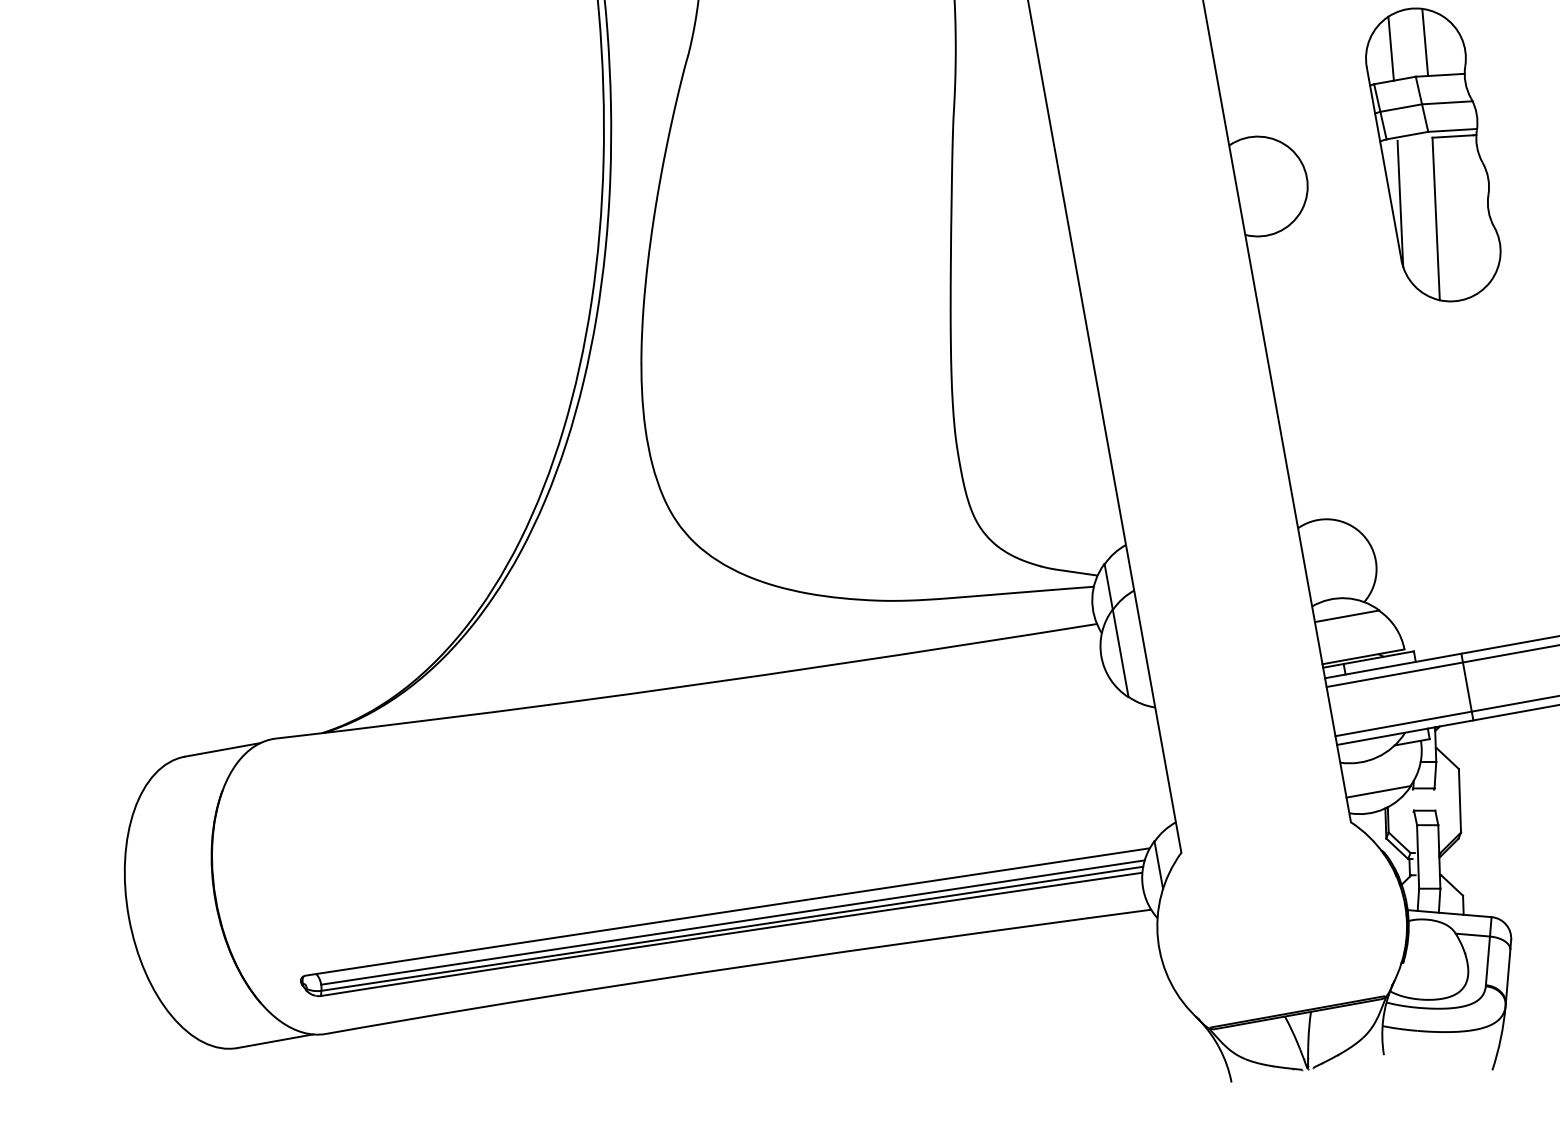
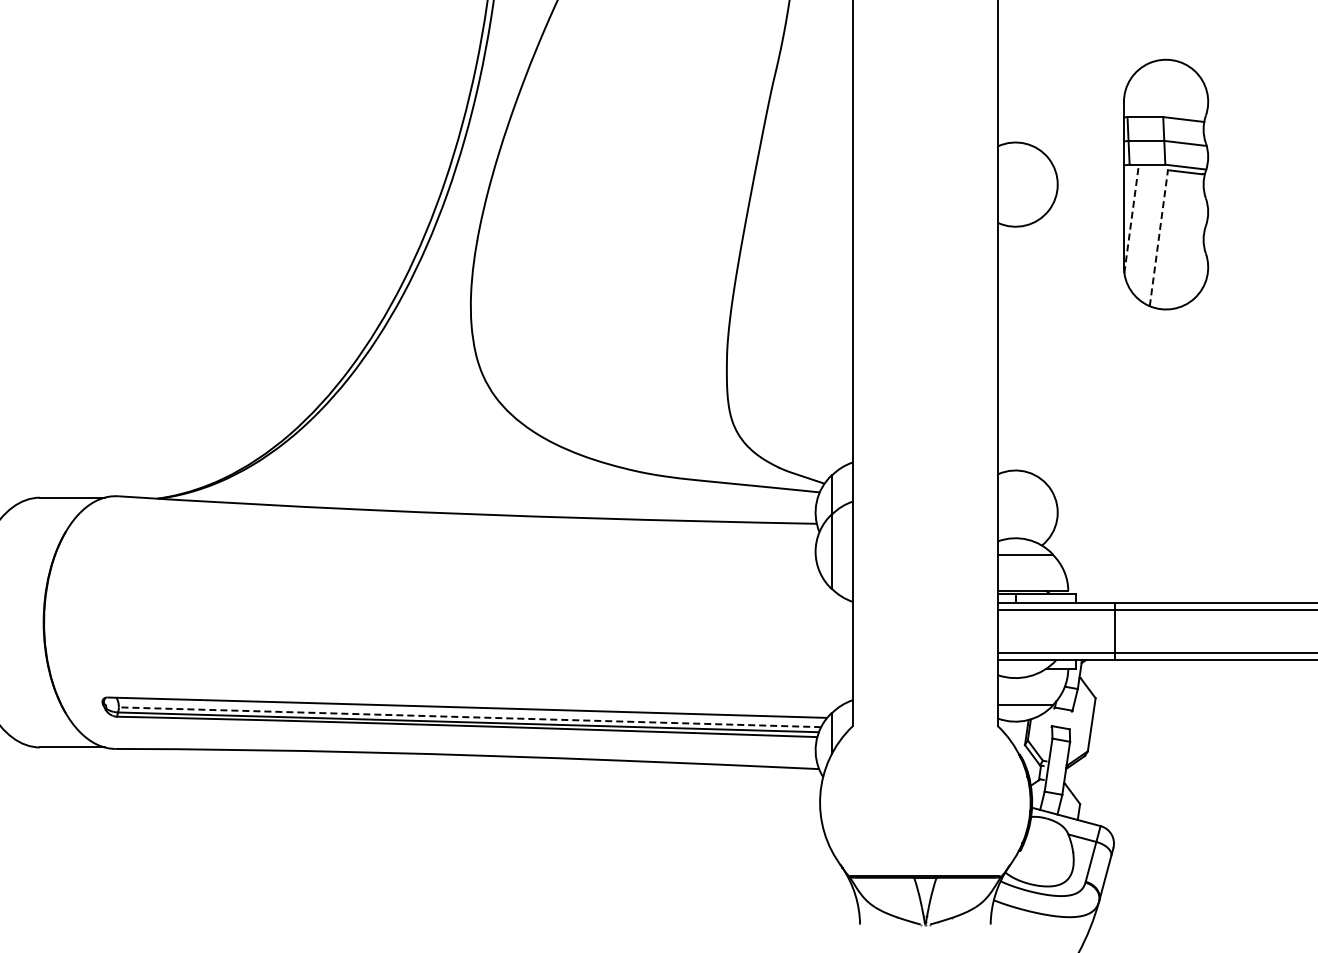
line: (1424, 41) -> (1175, 89), removed
line: (1390, 49) -> (1146, 90), removed
line: (1400, 202) -> (1131, 219), solid -> dashed
line: (1435, 219) -> (1158, 238), solid -> dashed
line: (732, 922) -> (469, 717), solid -> dashed

